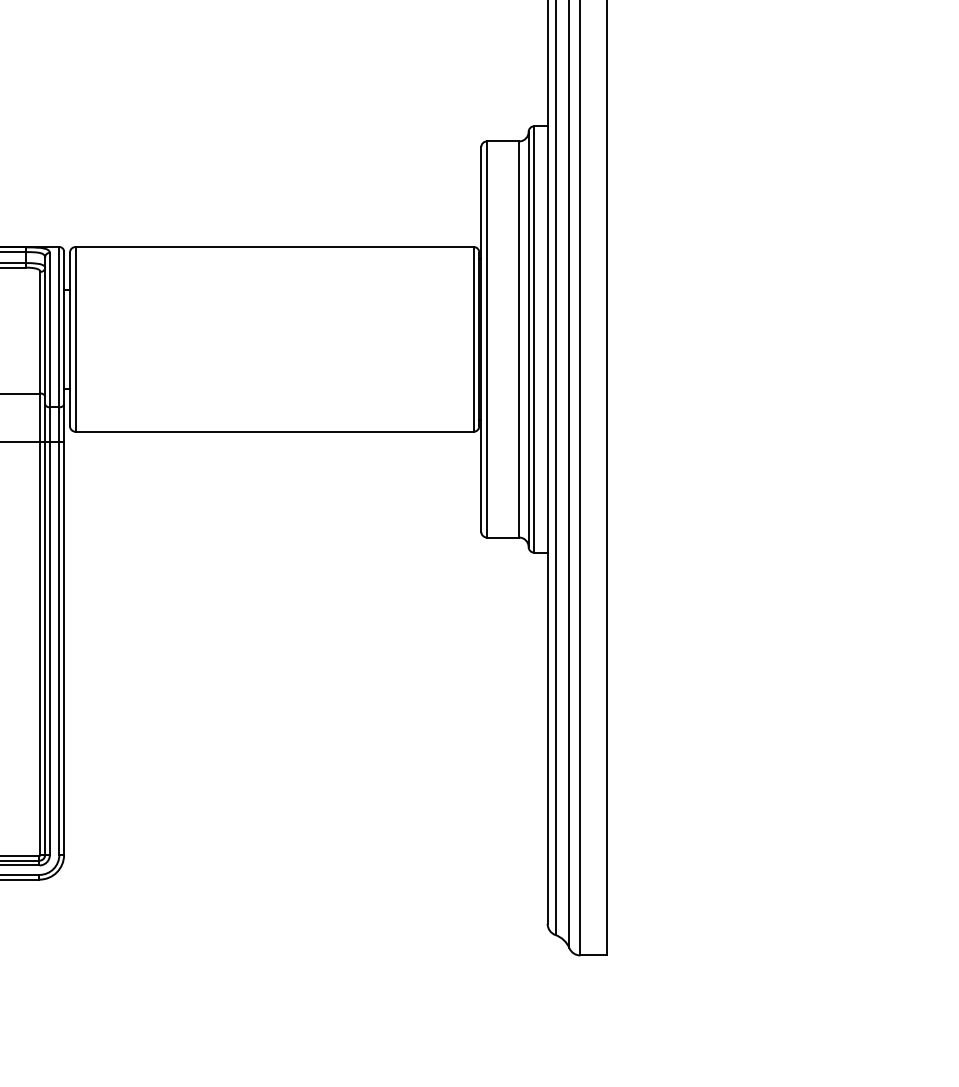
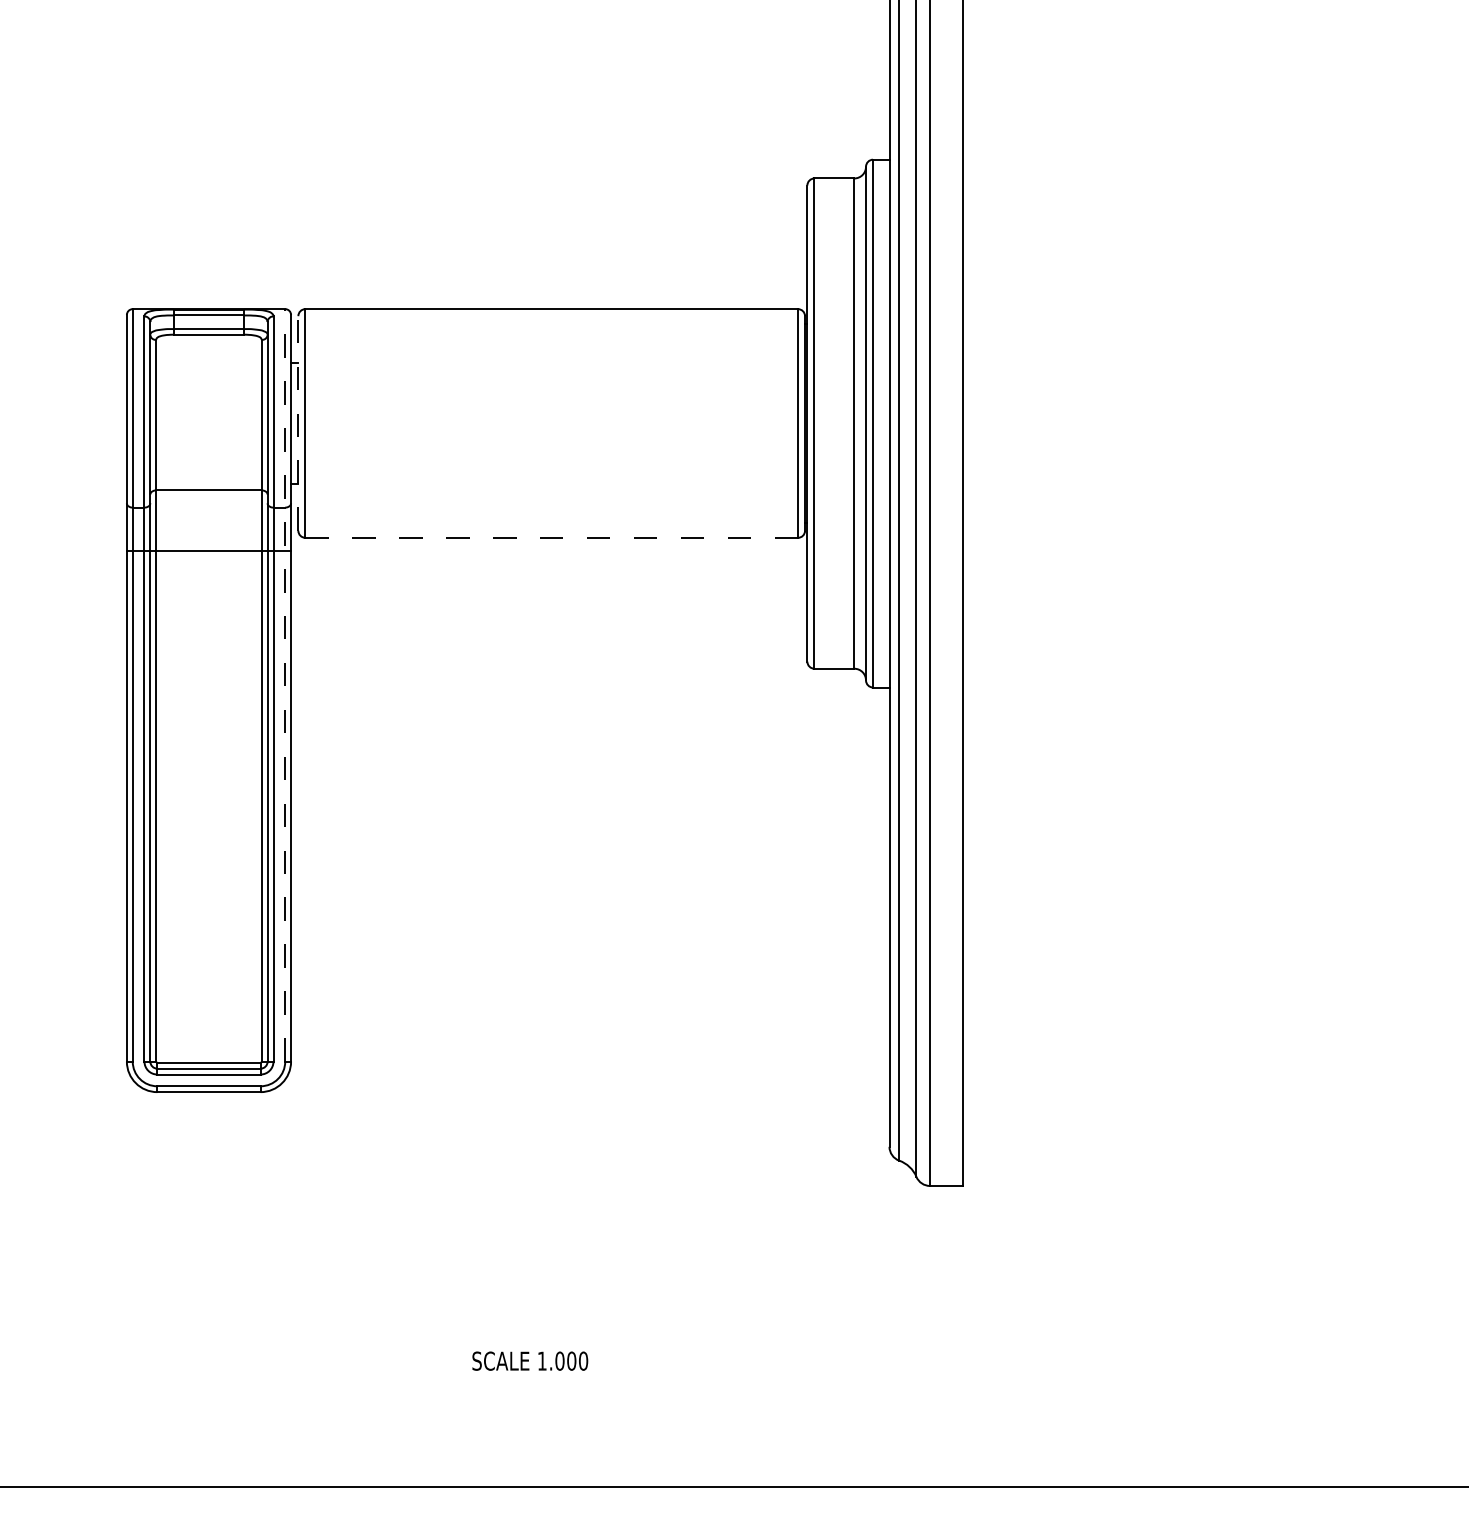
line: (70, 338) -> (298, 422), solid -> dashed
line: (274, 431) -> (551, 537), solid -> dashed
line: (59, 550) -> (285, 684), solid -> dashed

